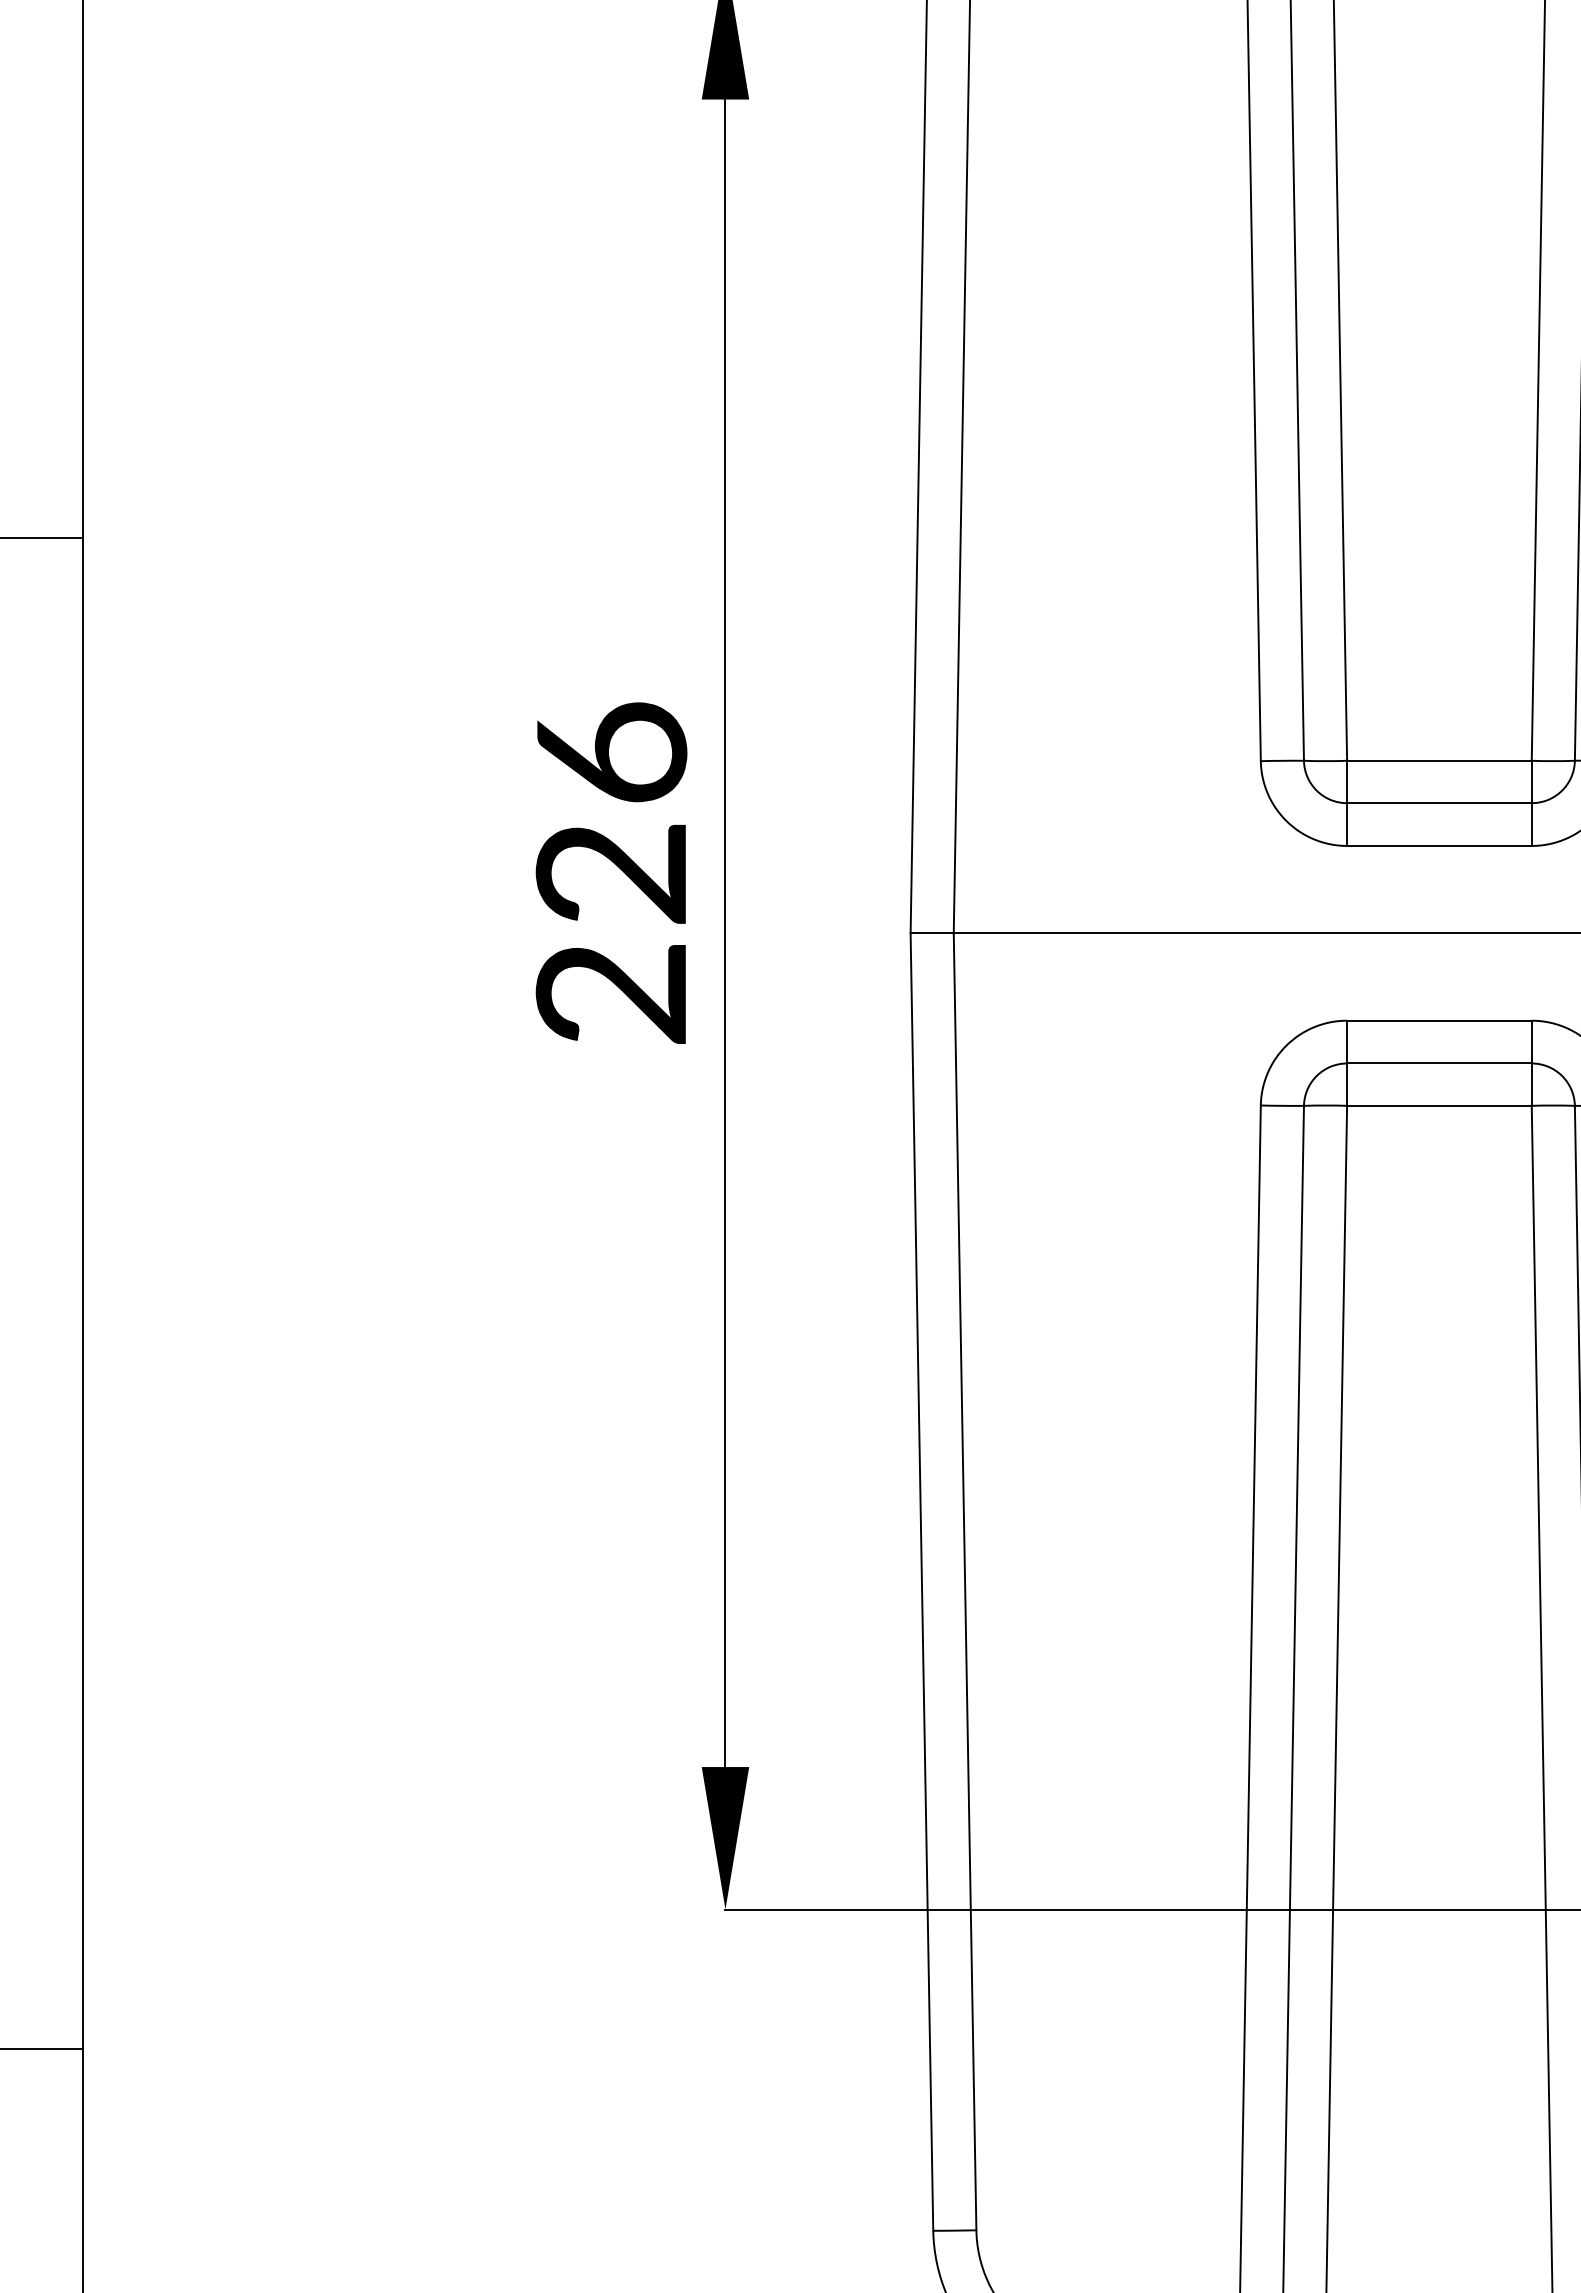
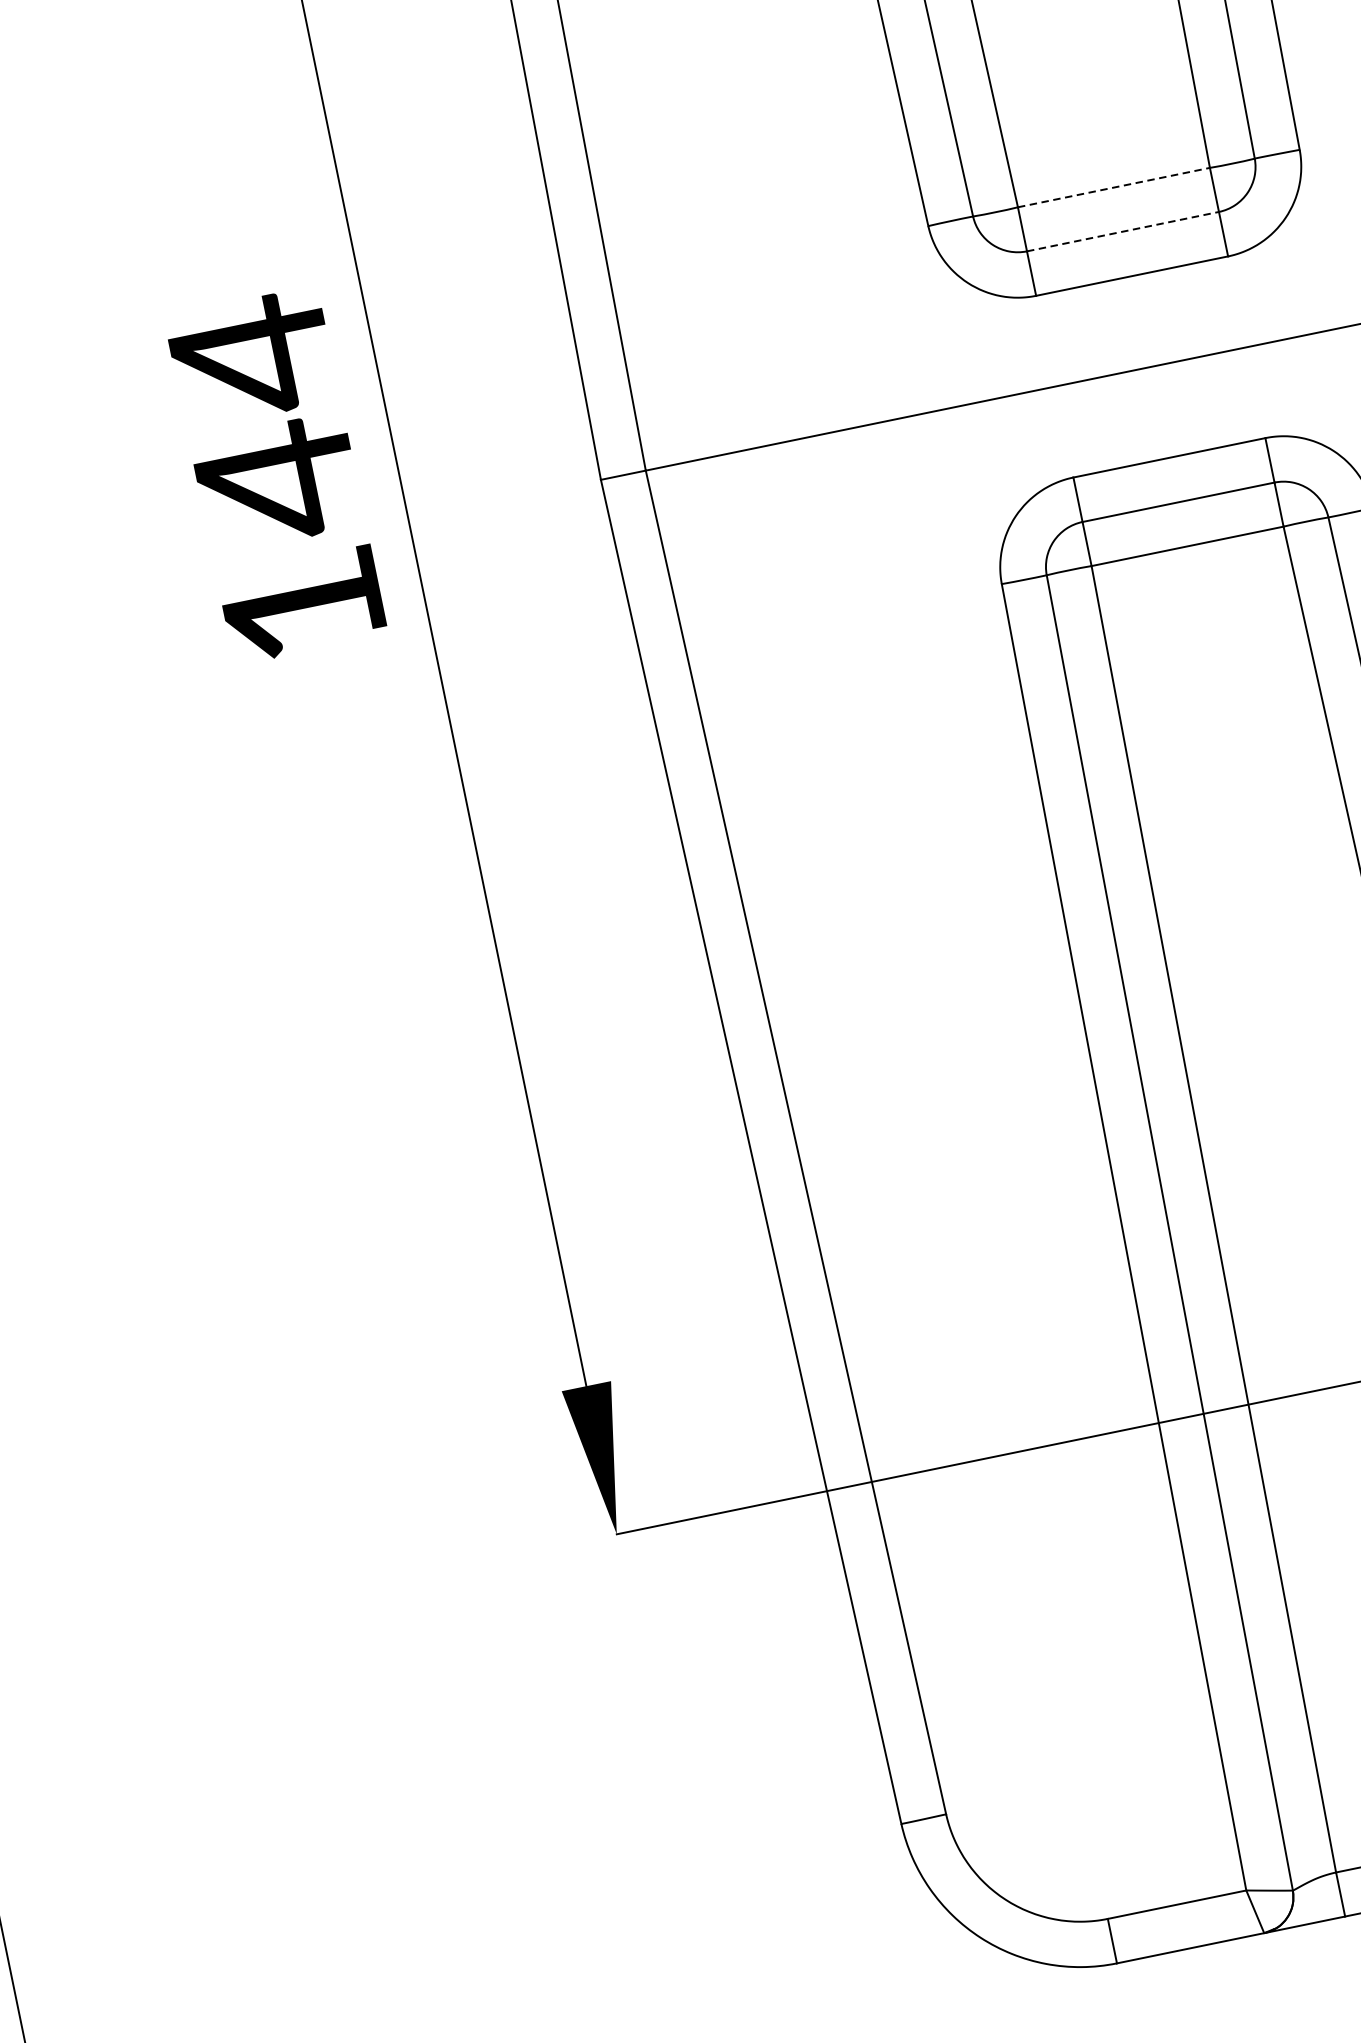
line: (1439, 760) -> (1113, 187), solid -> dashed
line: (1439, 803) -> (1123, 231), solid -> dashed
text: (611, 871) -> (276, 479), 226 -> 144

